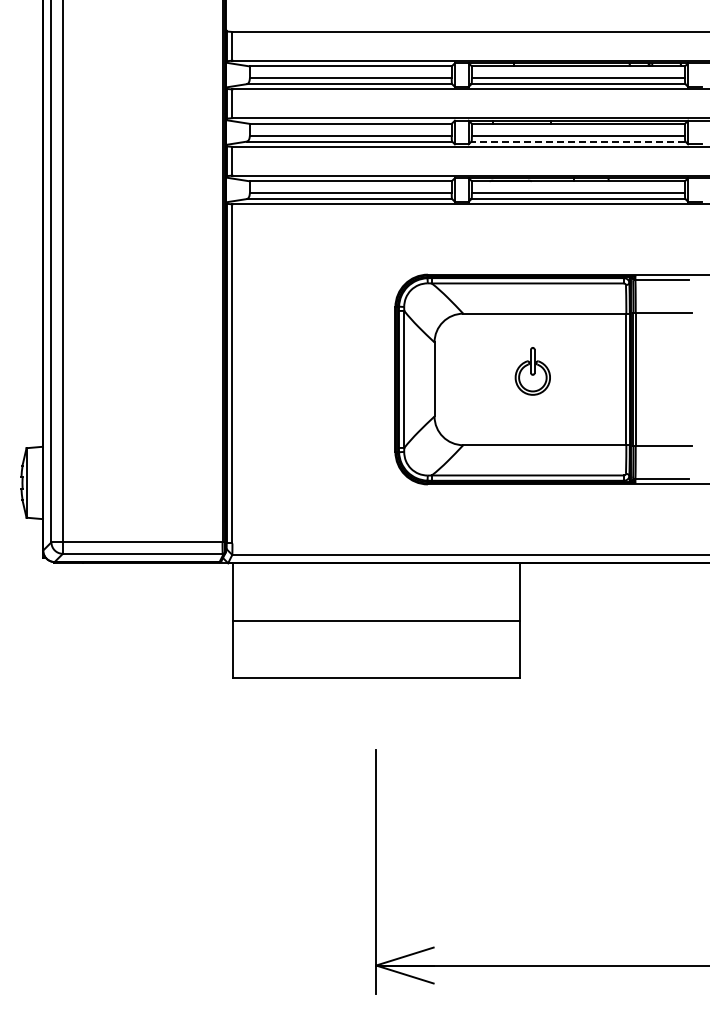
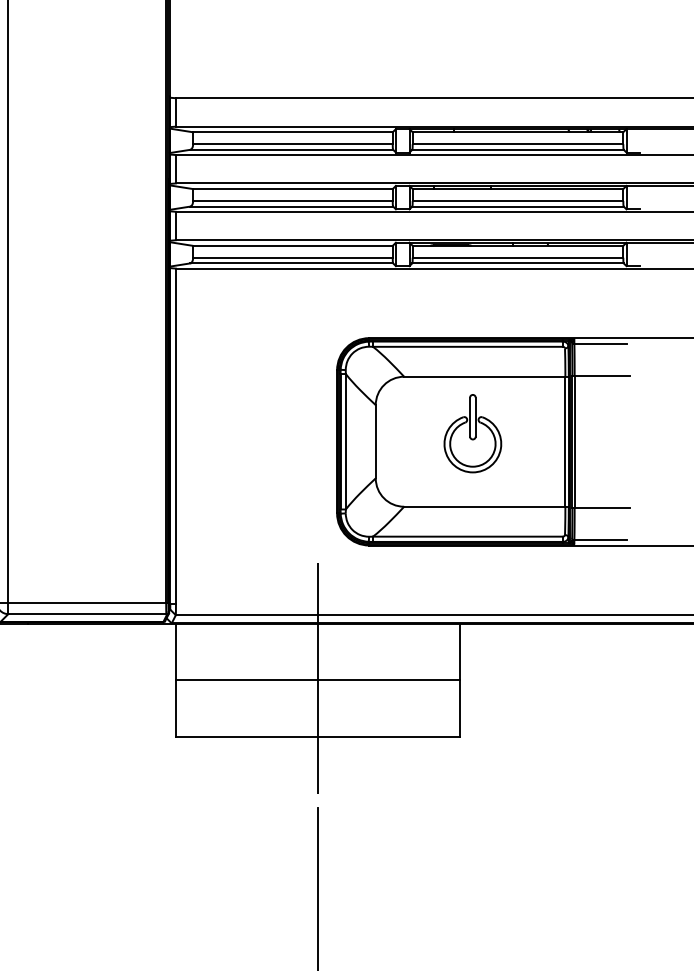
line: (578, 141) -> (518, 206), dashed -> solid
part: (532, 371) -> (472, 433), size x1.67
line: (376, 618) -> (318, 678), added

